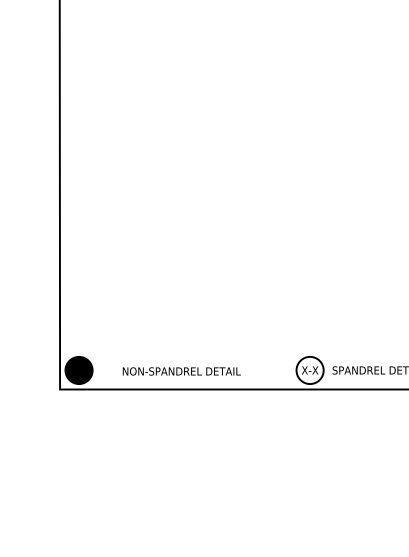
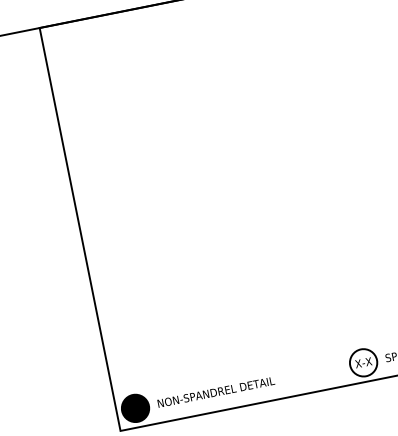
text: (181, 371) -> (215, 392), moved

